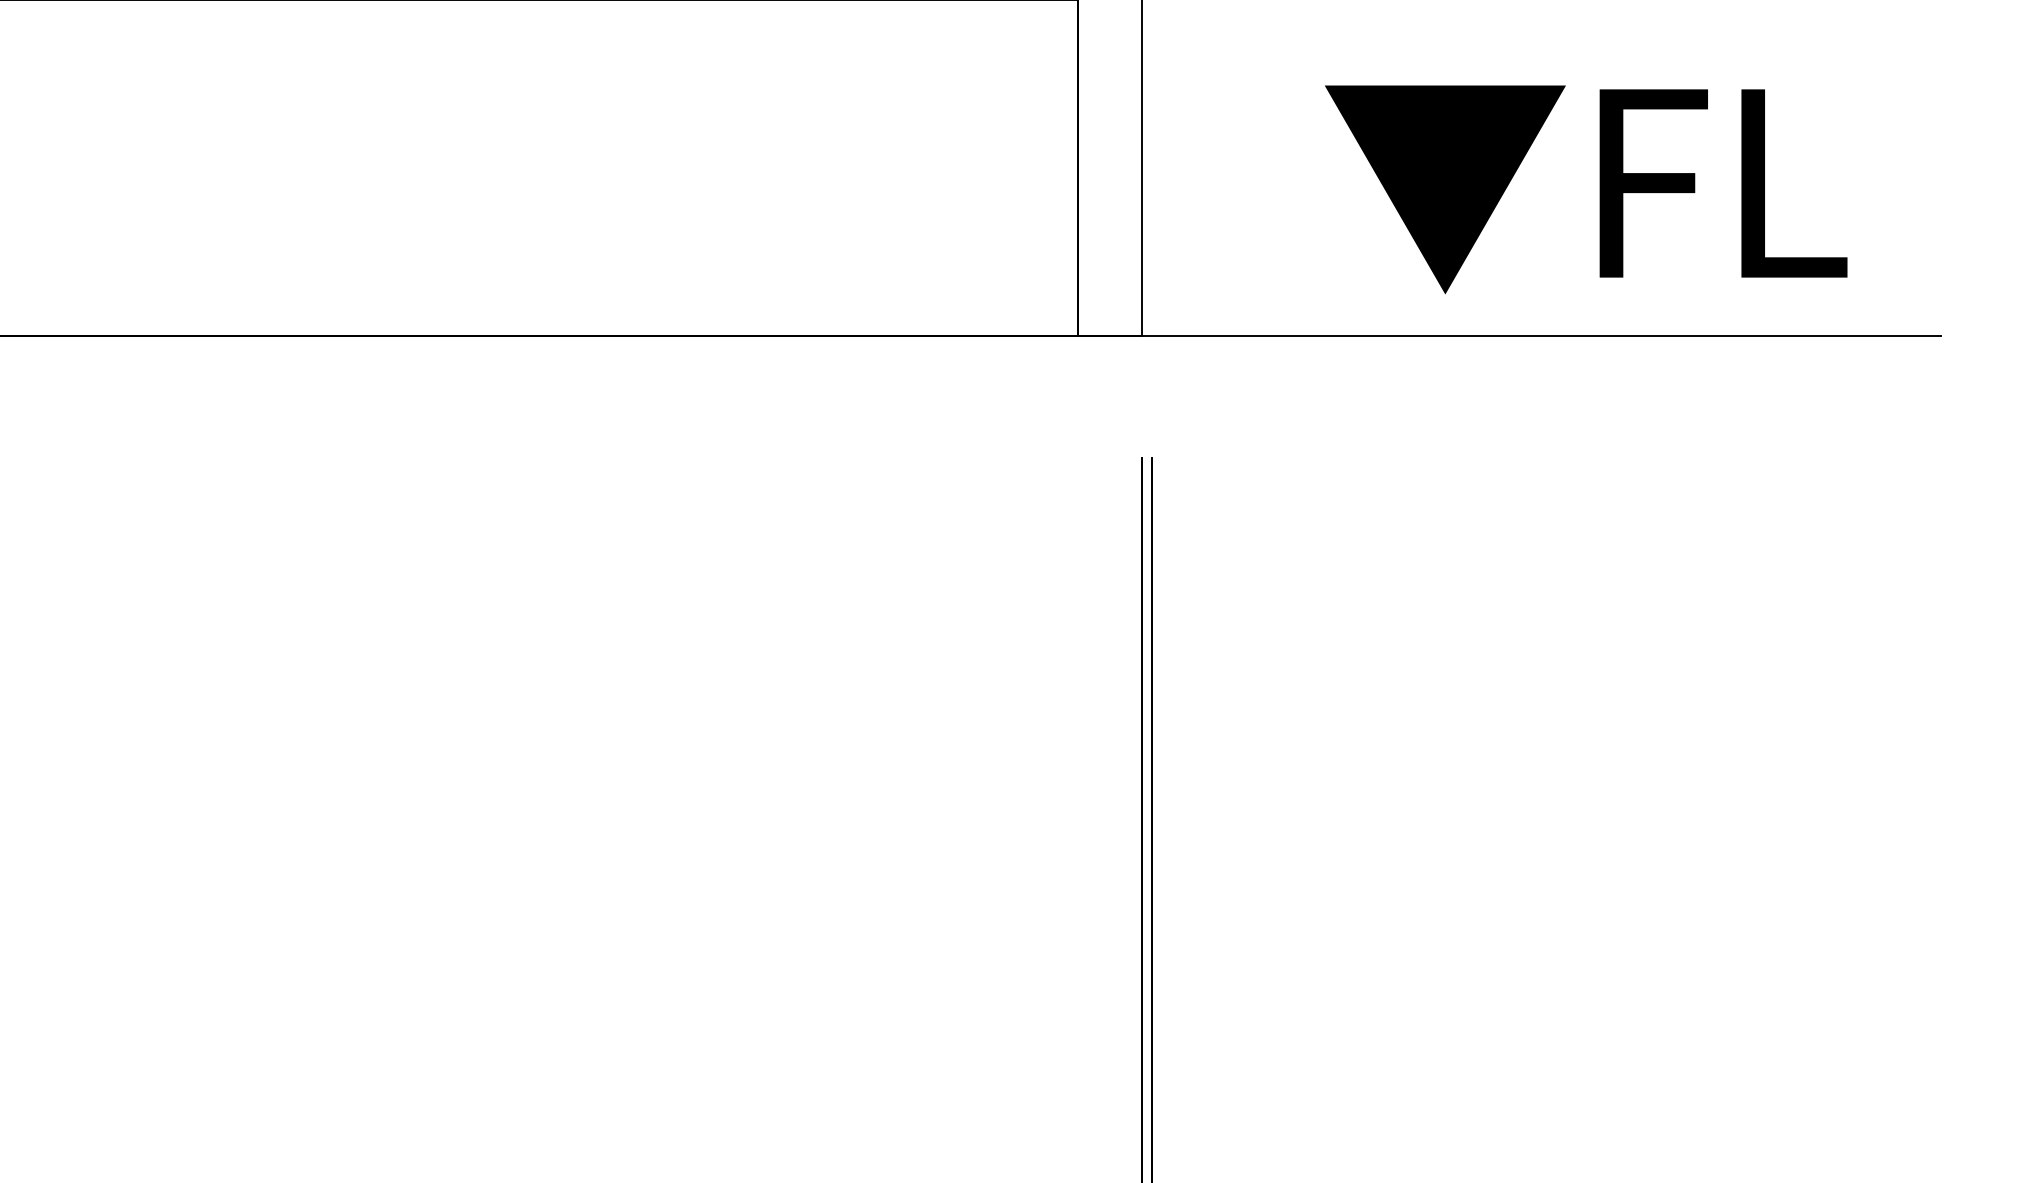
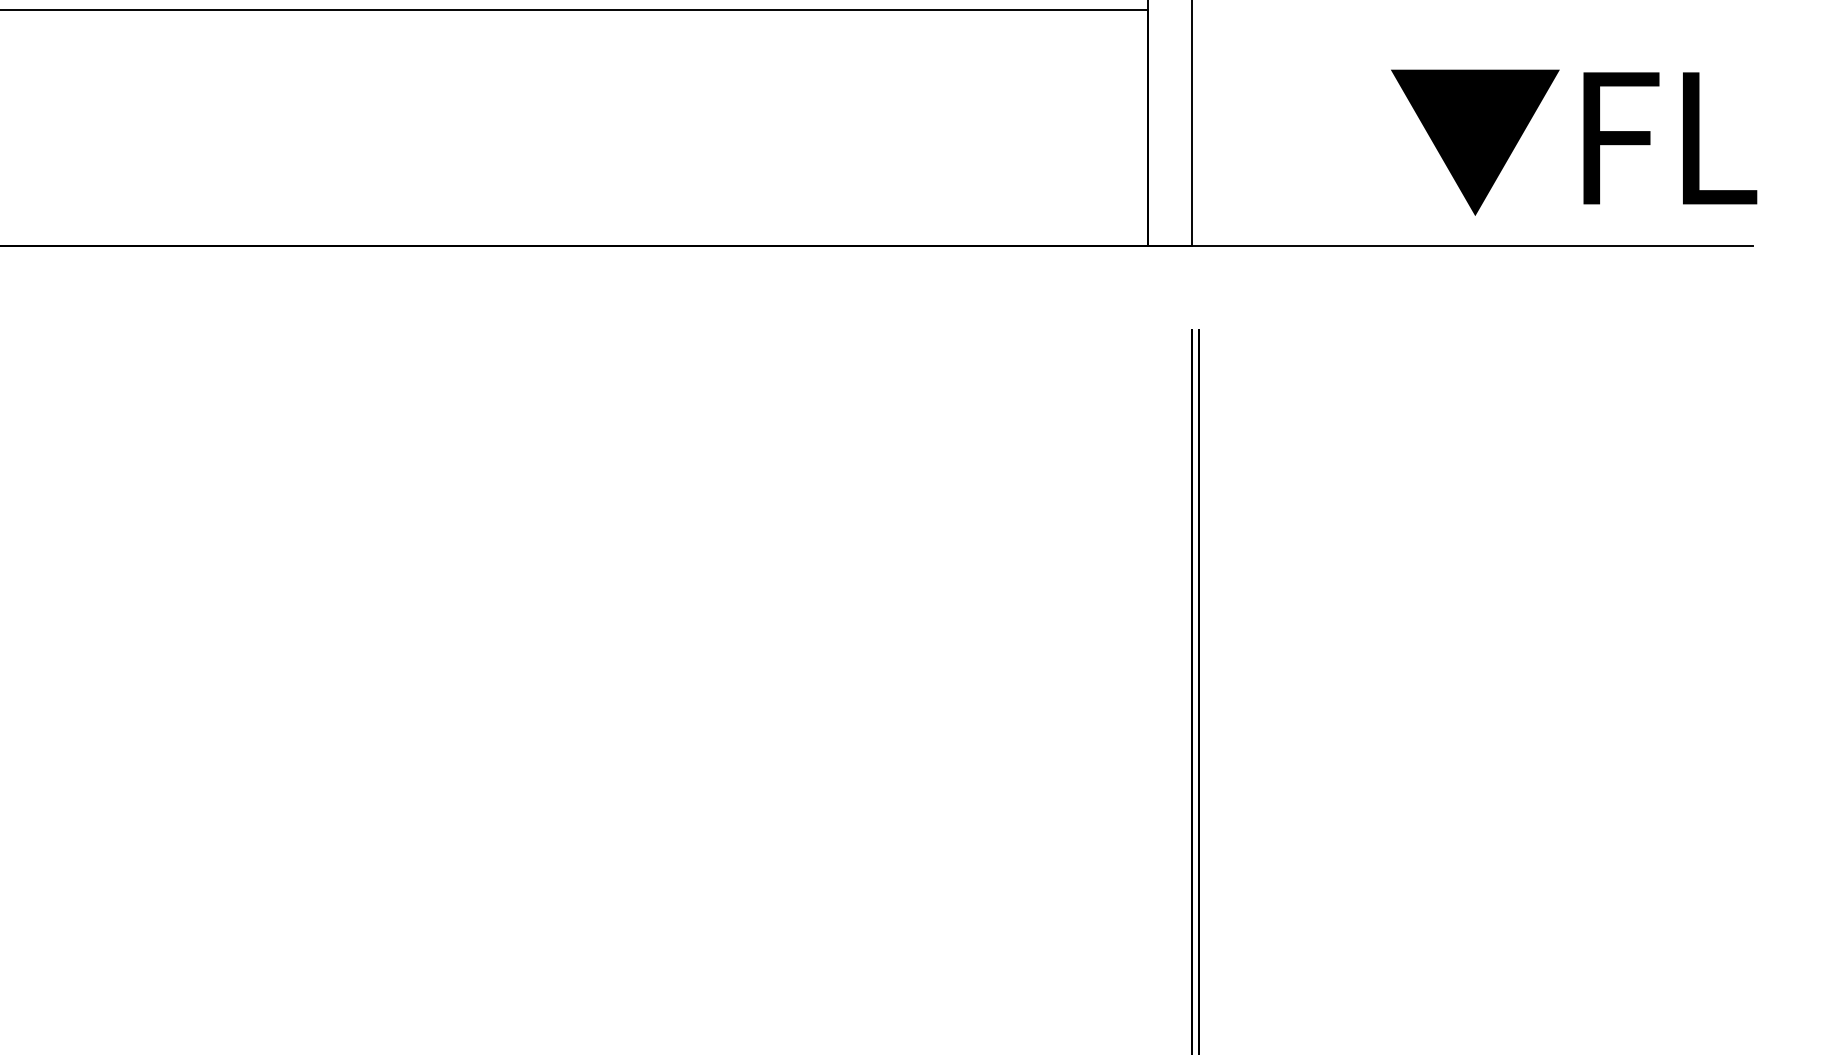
text: (1586, 189) -> (1574, 142), moved

